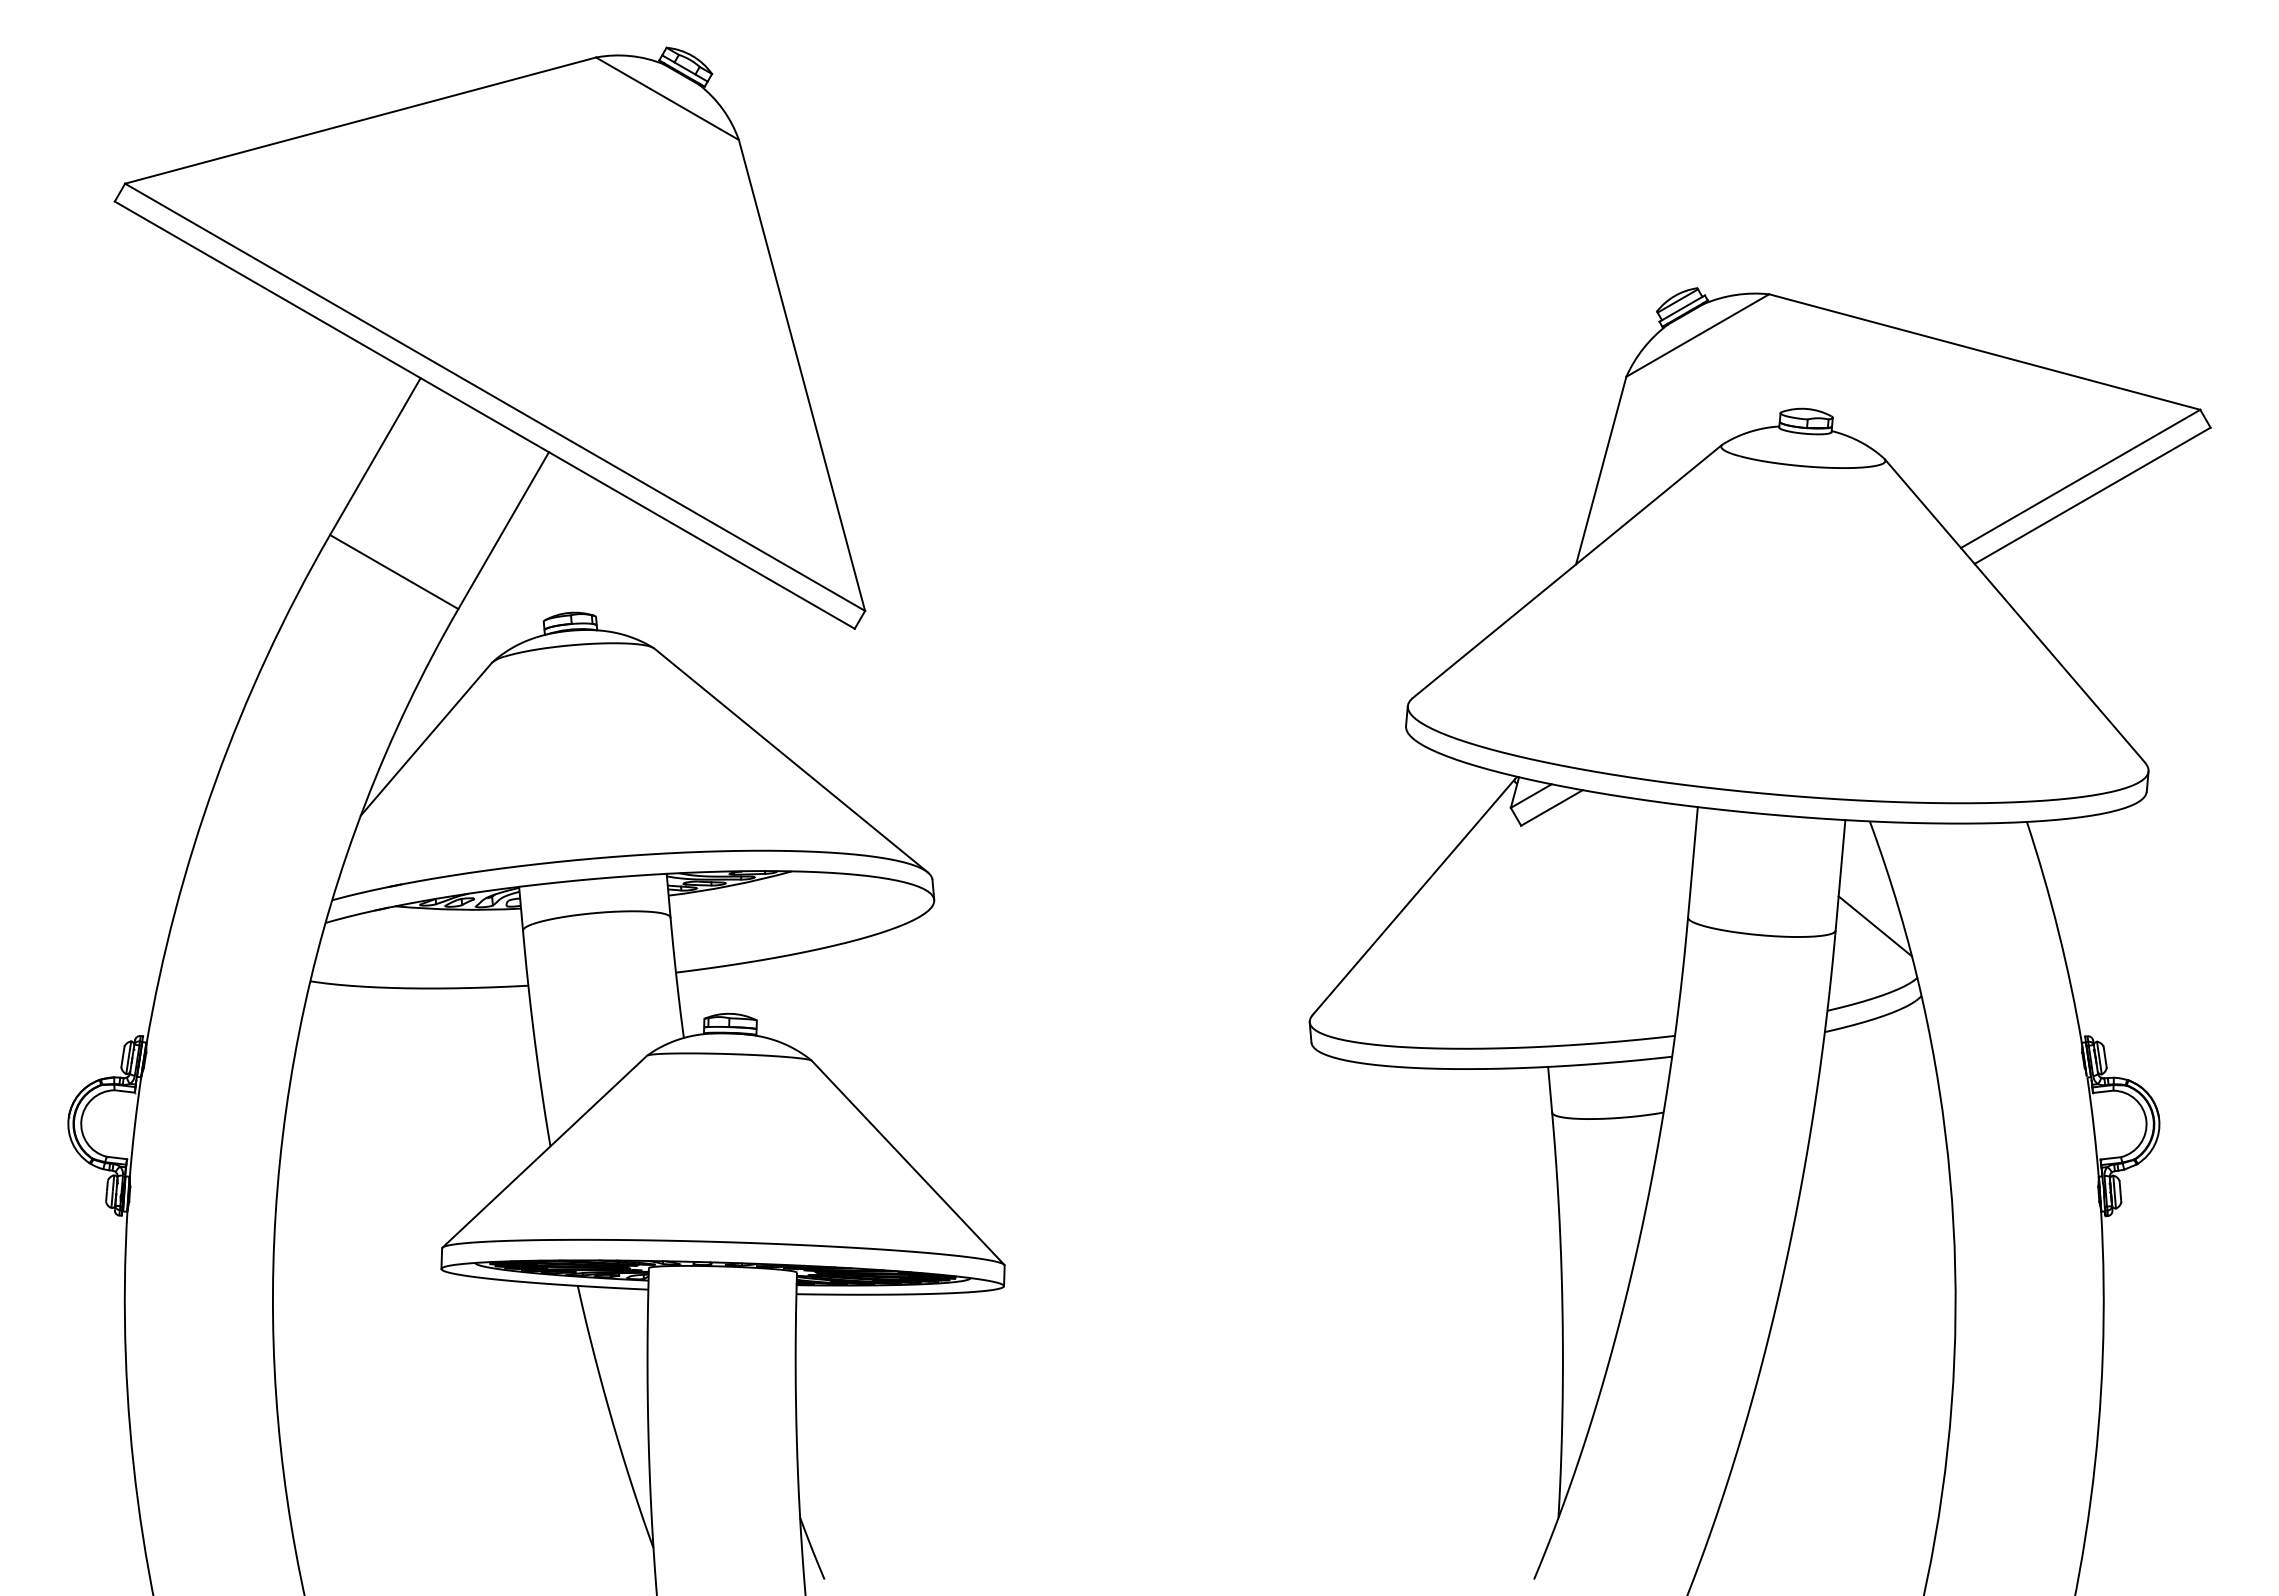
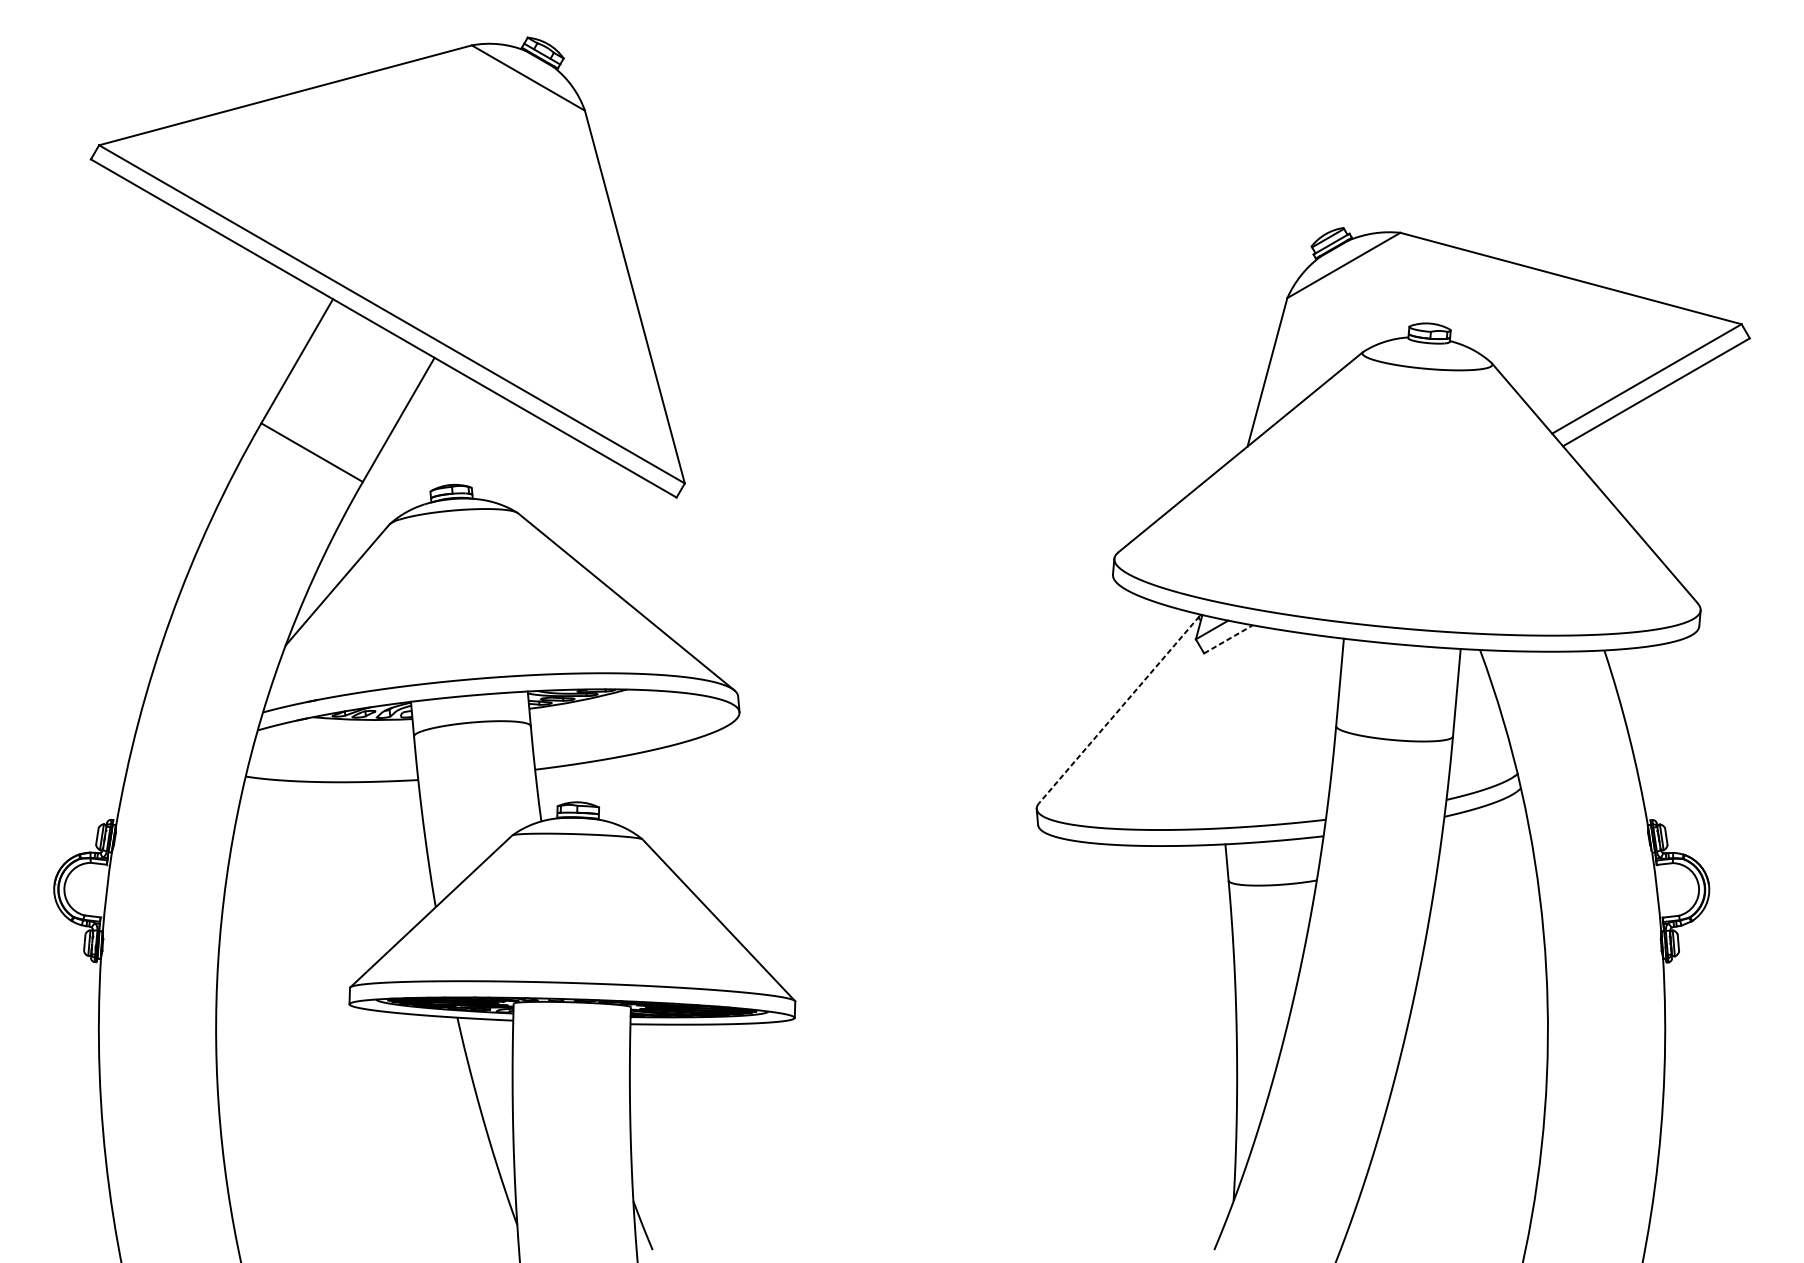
line: (1551, 807) -> (1228, 639), solid -> dashed
line: (1413, 896) -> (1118, 709), solid -> dashed
line: (1875, 926) -> (1484, 733), removed

